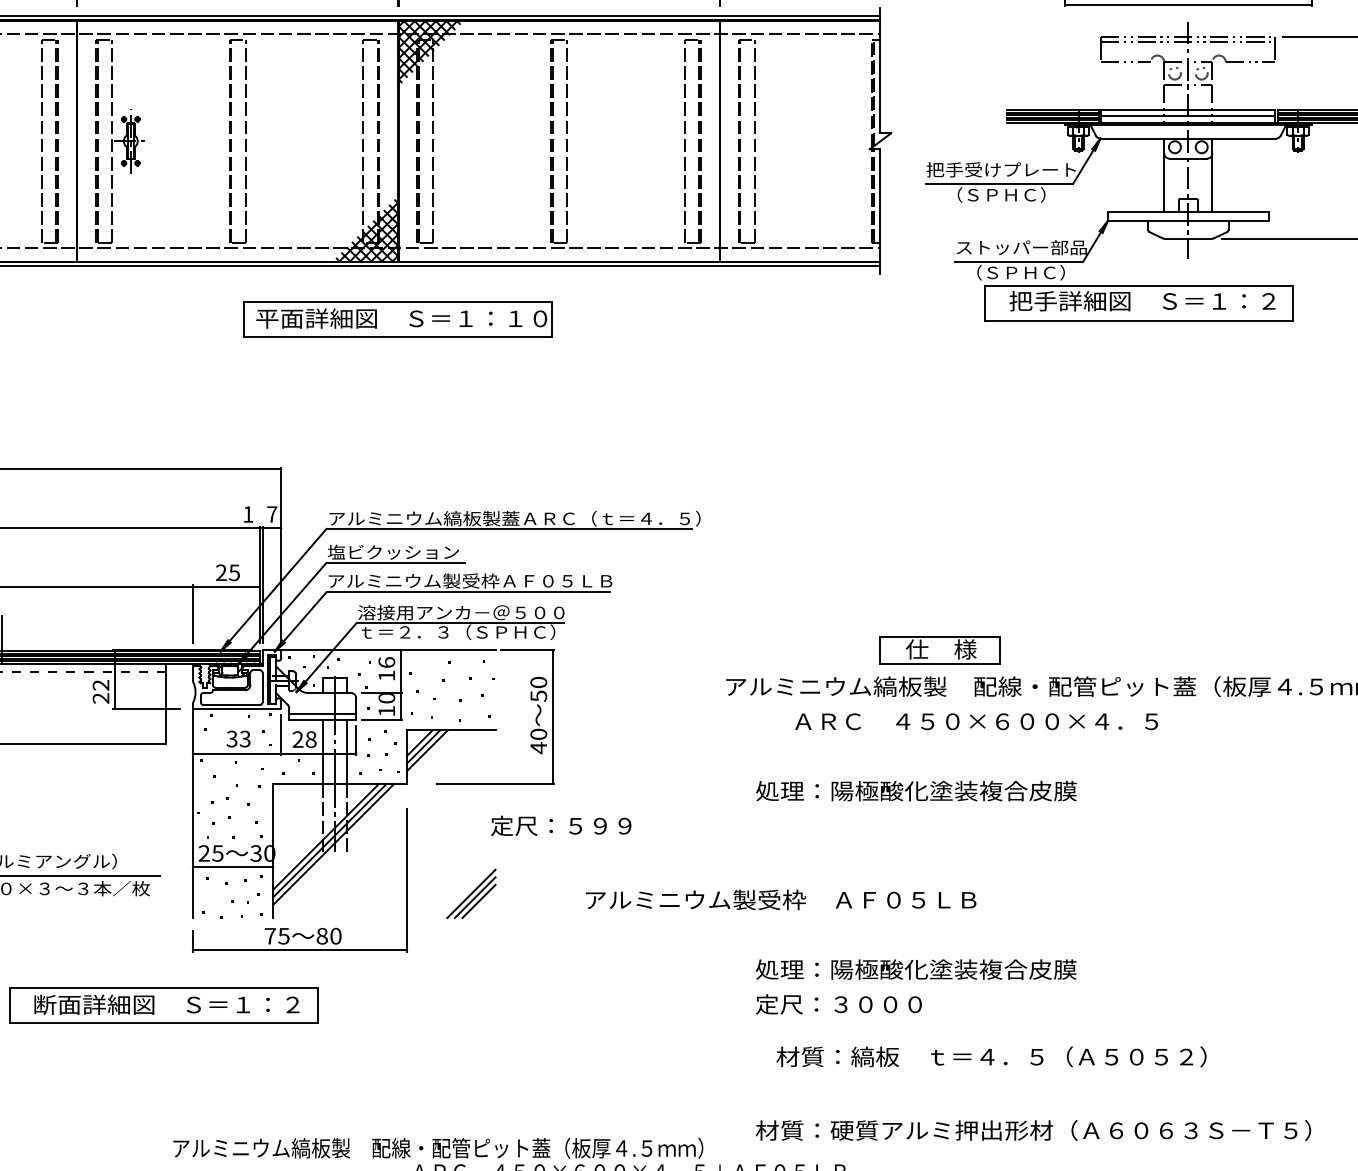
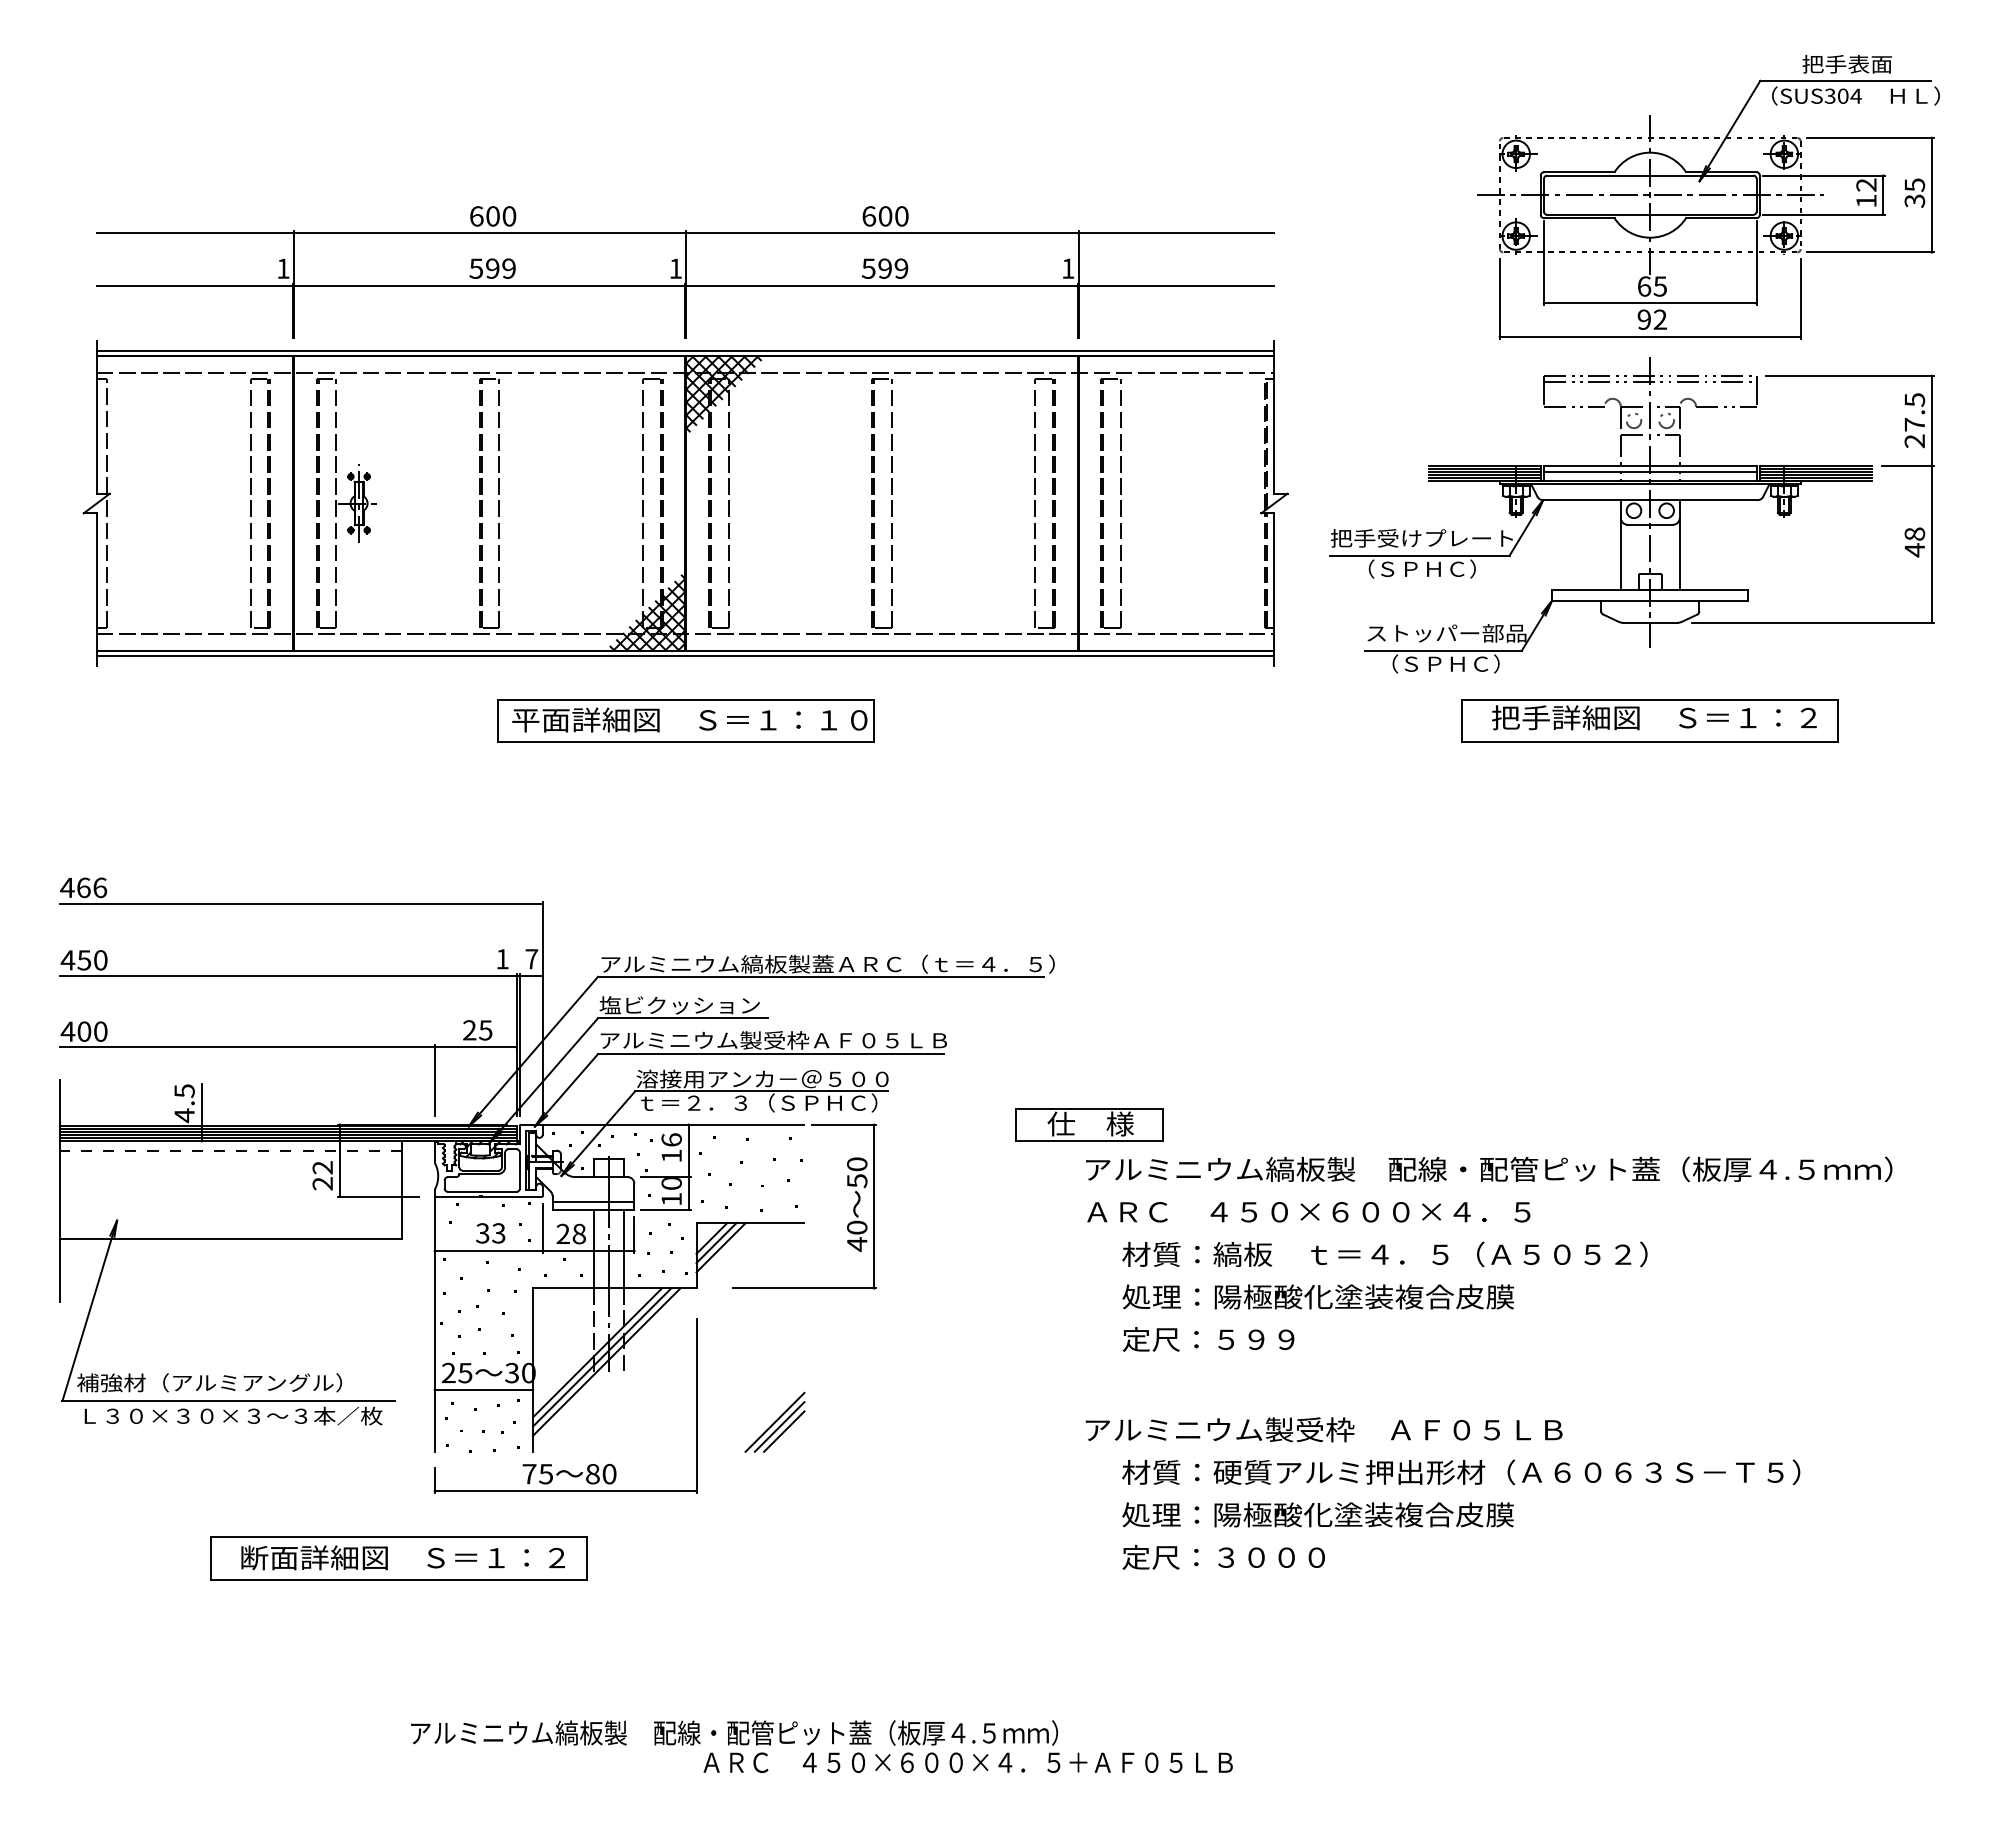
part: (1138, 303) -> (1649, 720), moved
part: (940, 649) -> (1089, 1124), moved
text: (976, 721) -> (1308, 1212), moved
text: (561, 825) -> (1208, 1339), moved
text: (780, 899) -> (1323, 1429), moved
text: (991, 1056) -> (1384, 1254), moved
text: (1033, 1129) -> (1461, 1471), moved

